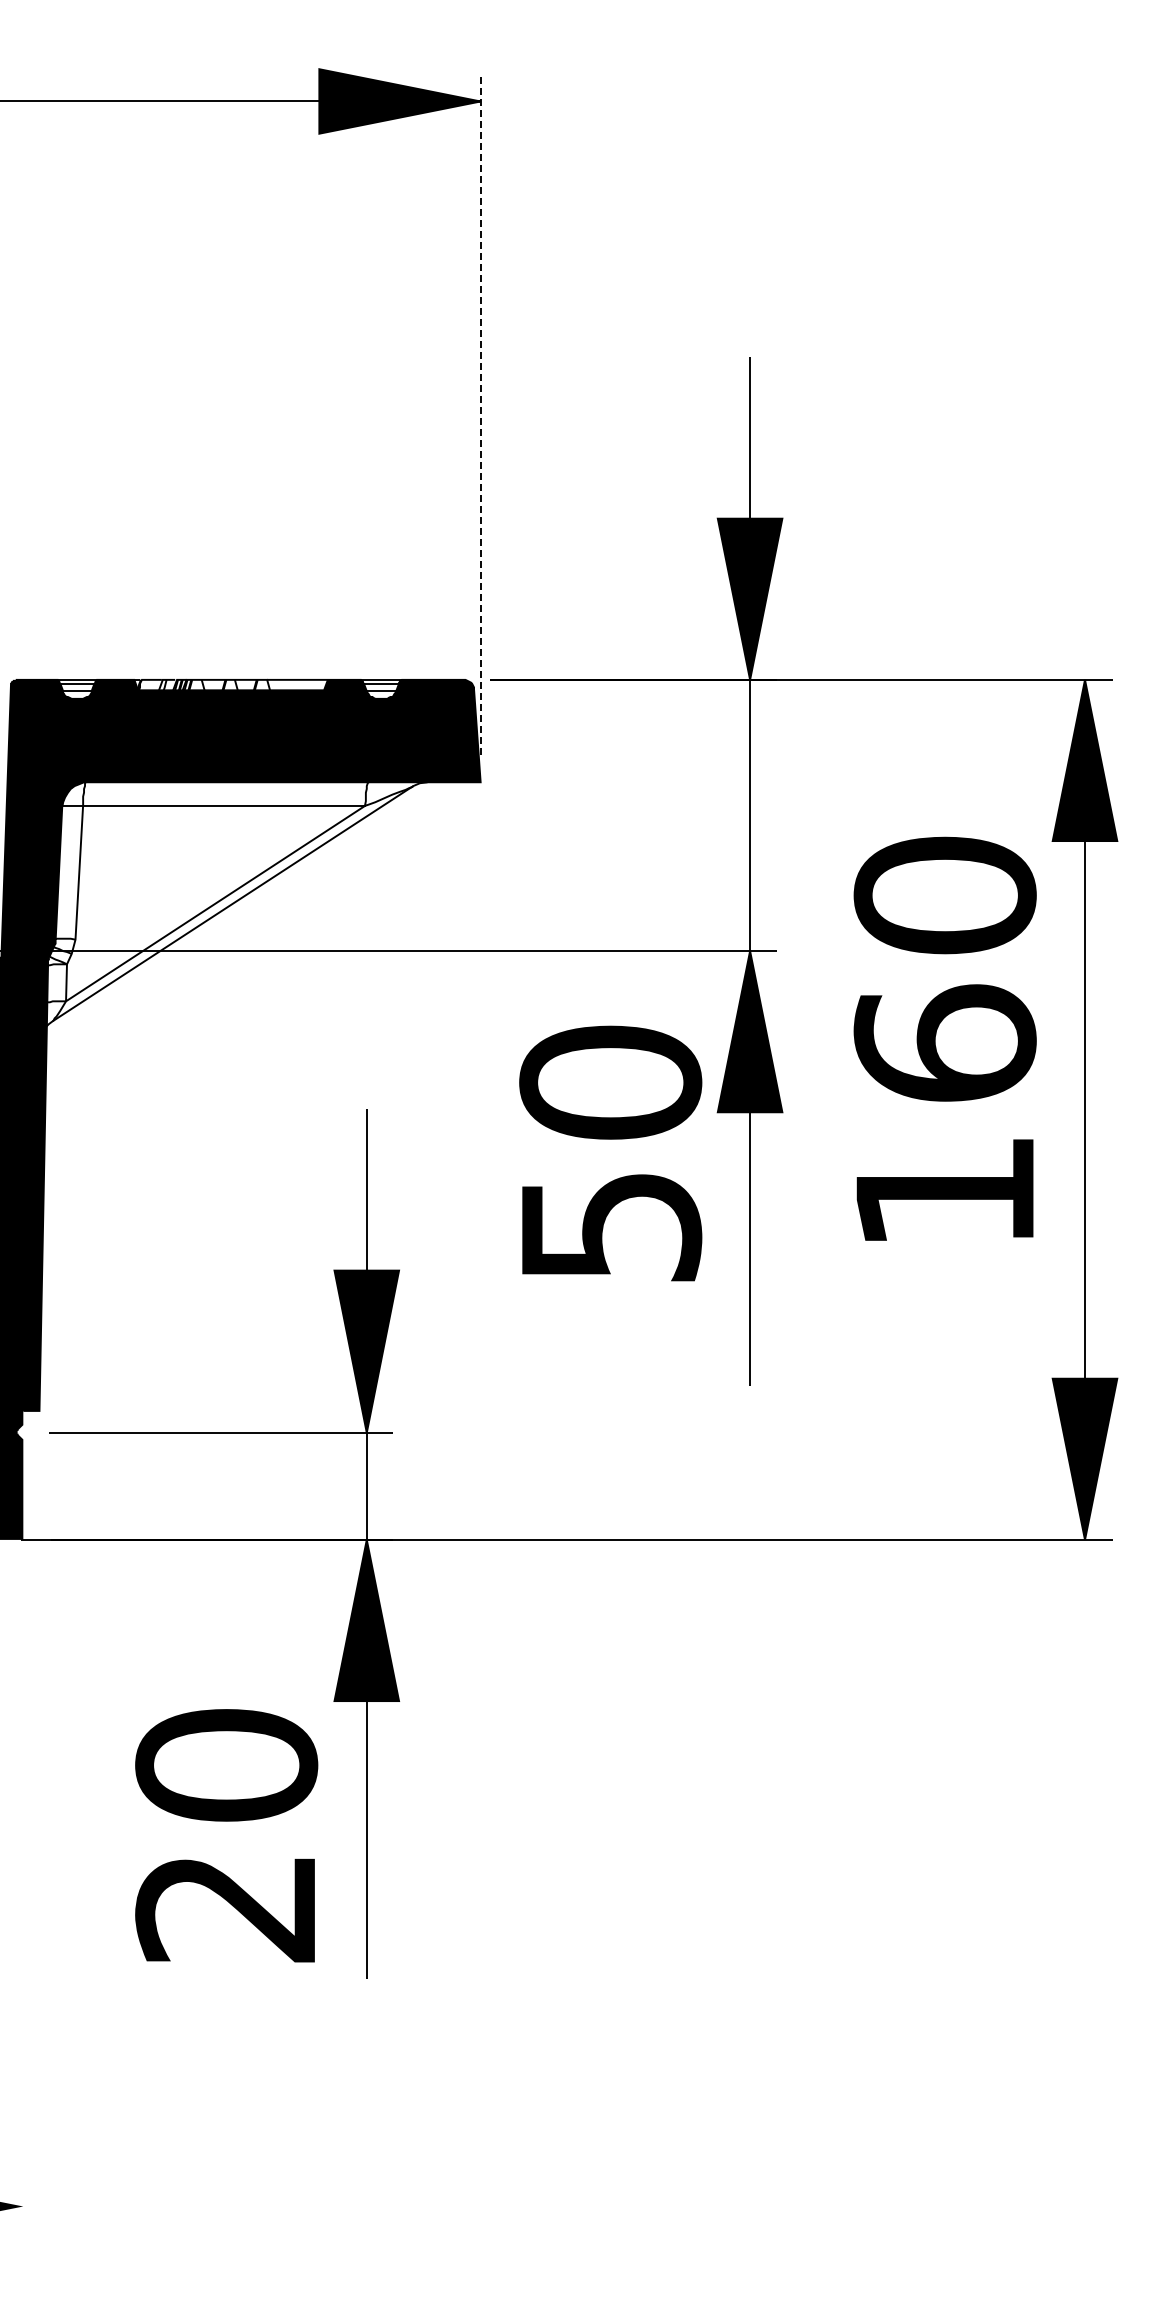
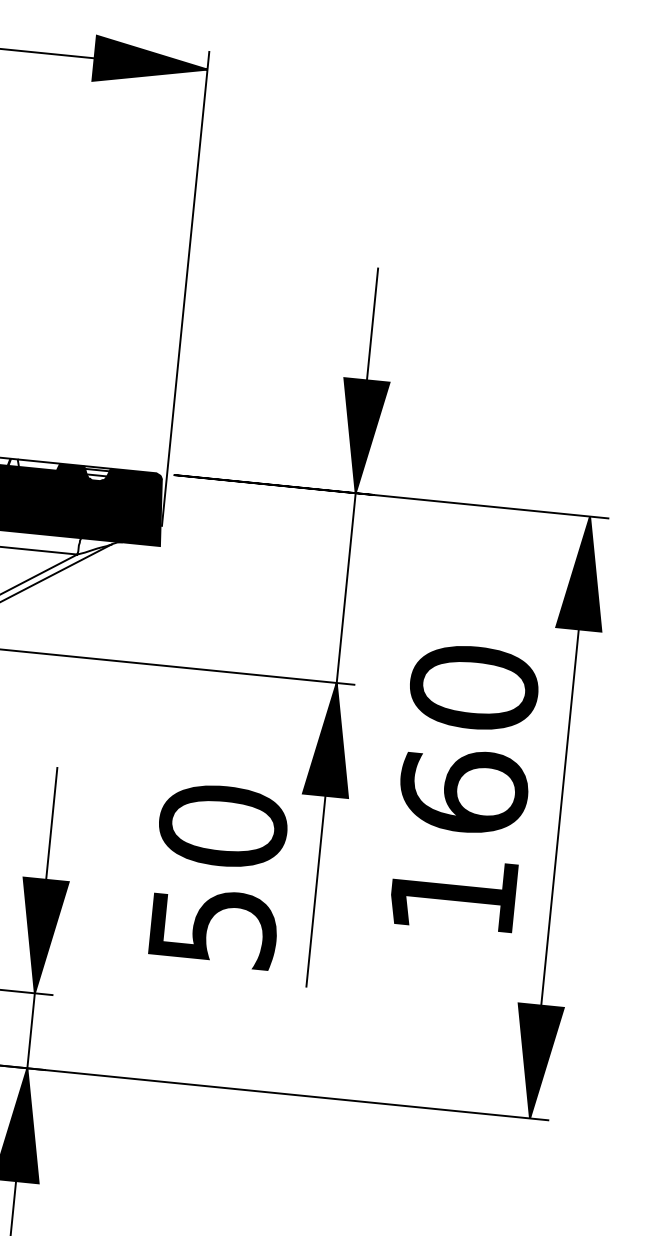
line: (480, 414) -> (185, 288), dashed -> solid
text: (944, 1038) -> (463, 787), moved
text: (610, 1153) -> (218, 875), moved

